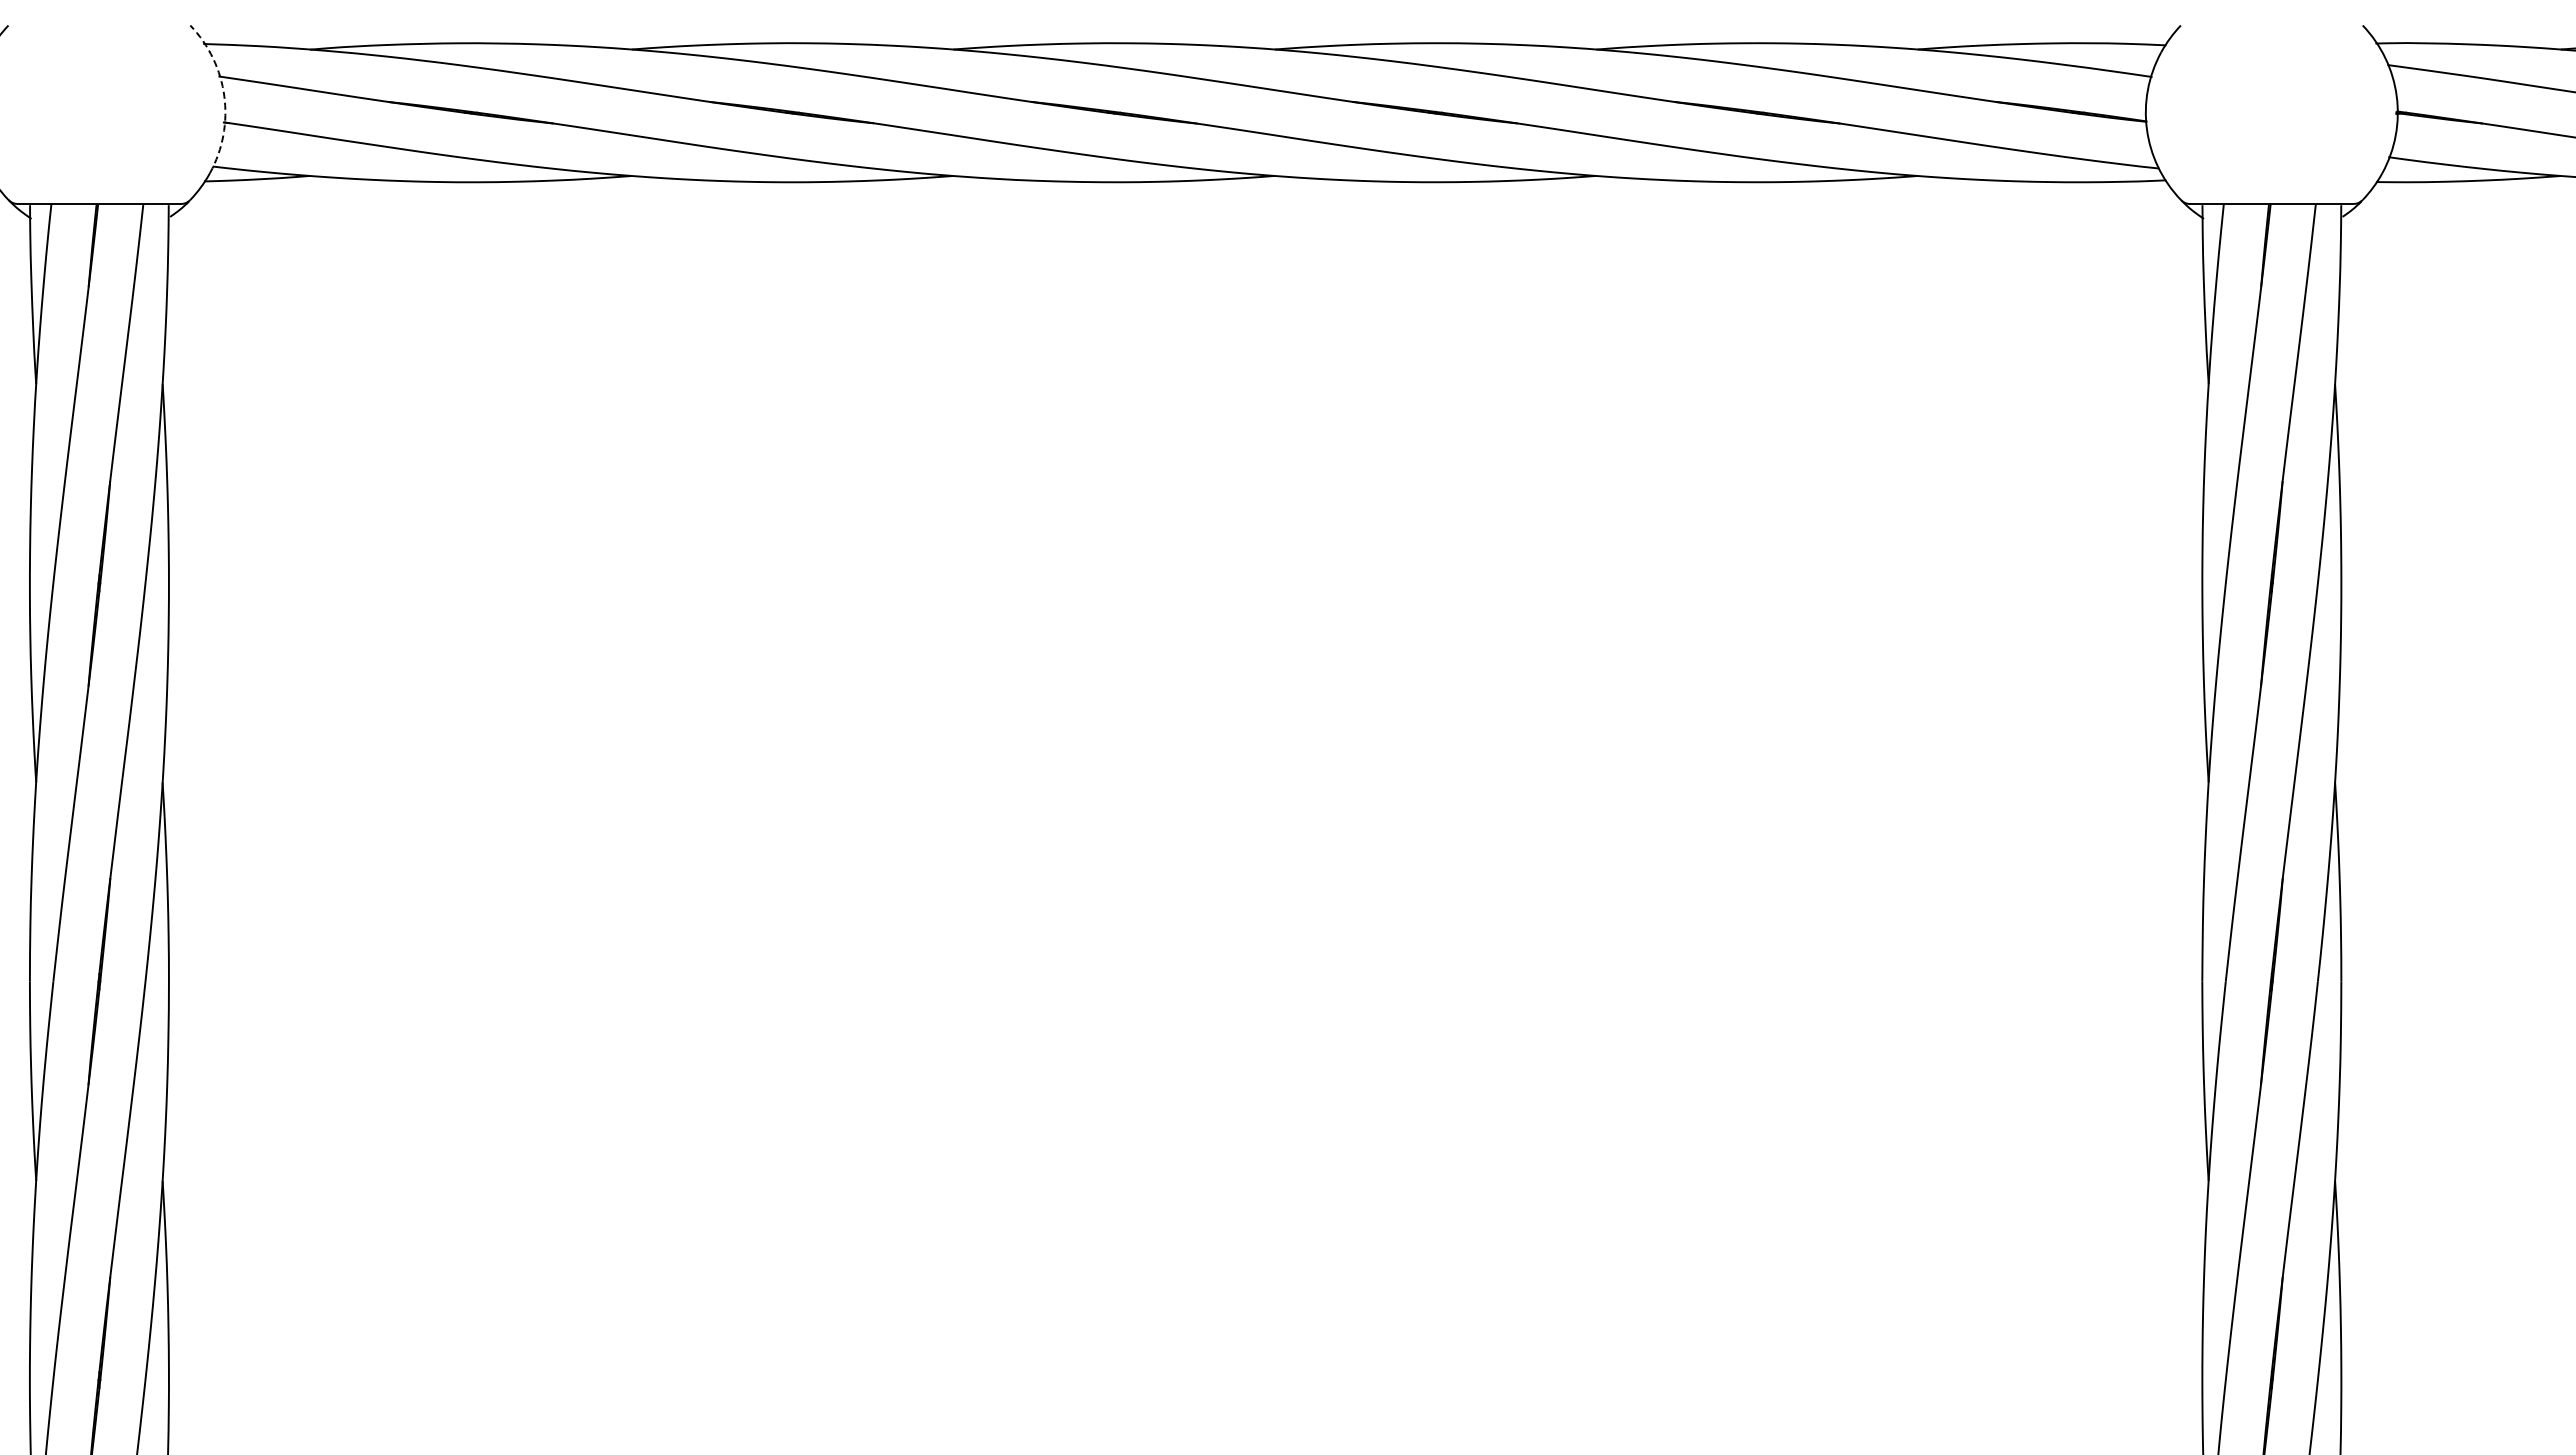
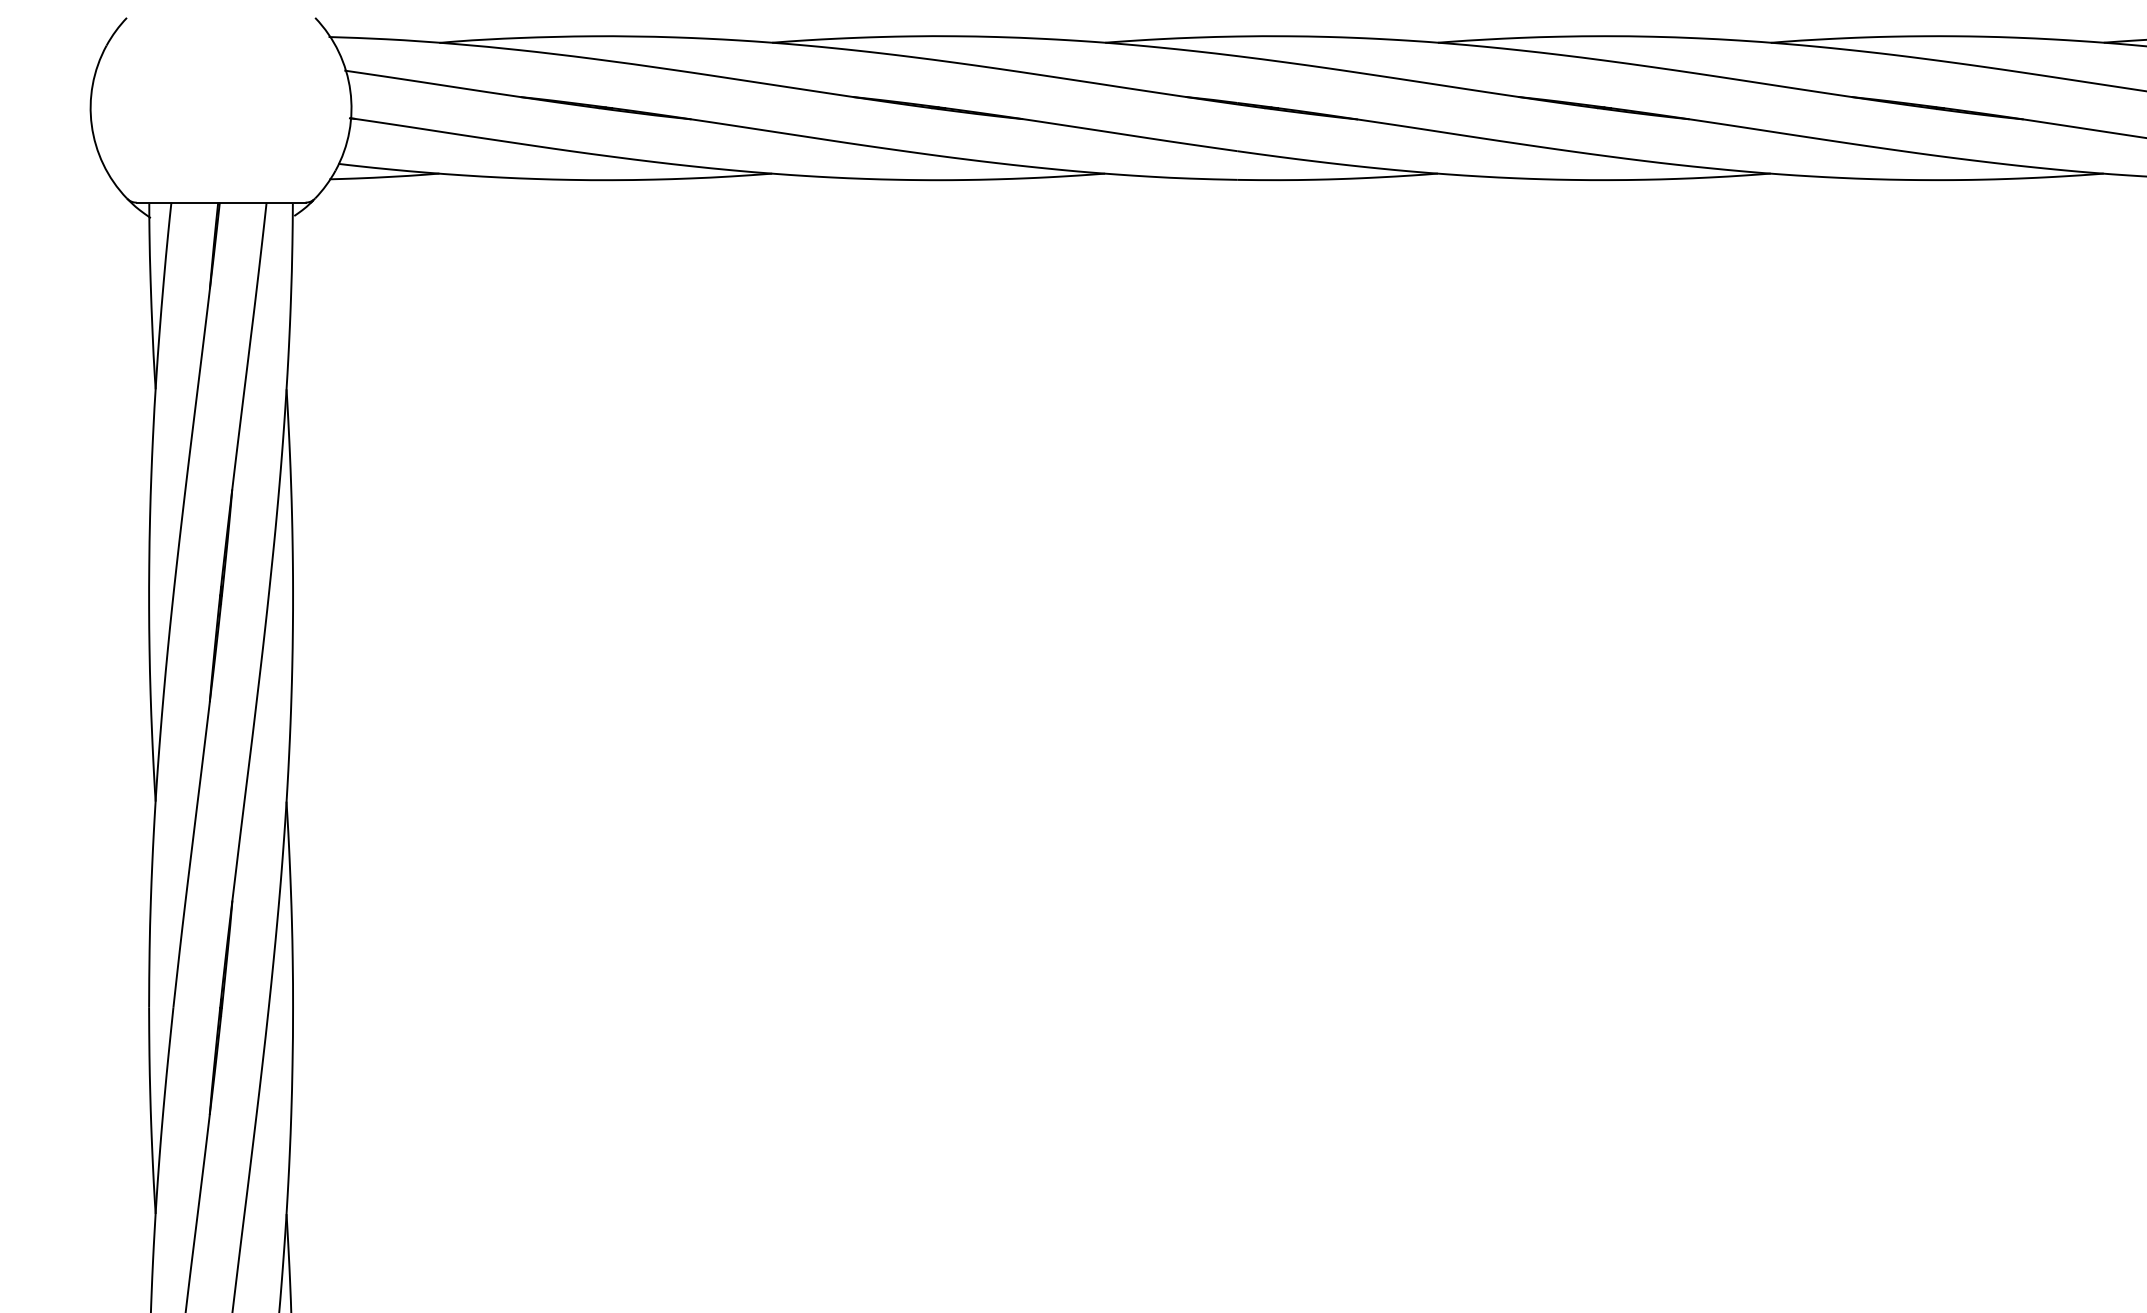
arc: (224, 96) -> (350, 91), dashed -> solid

